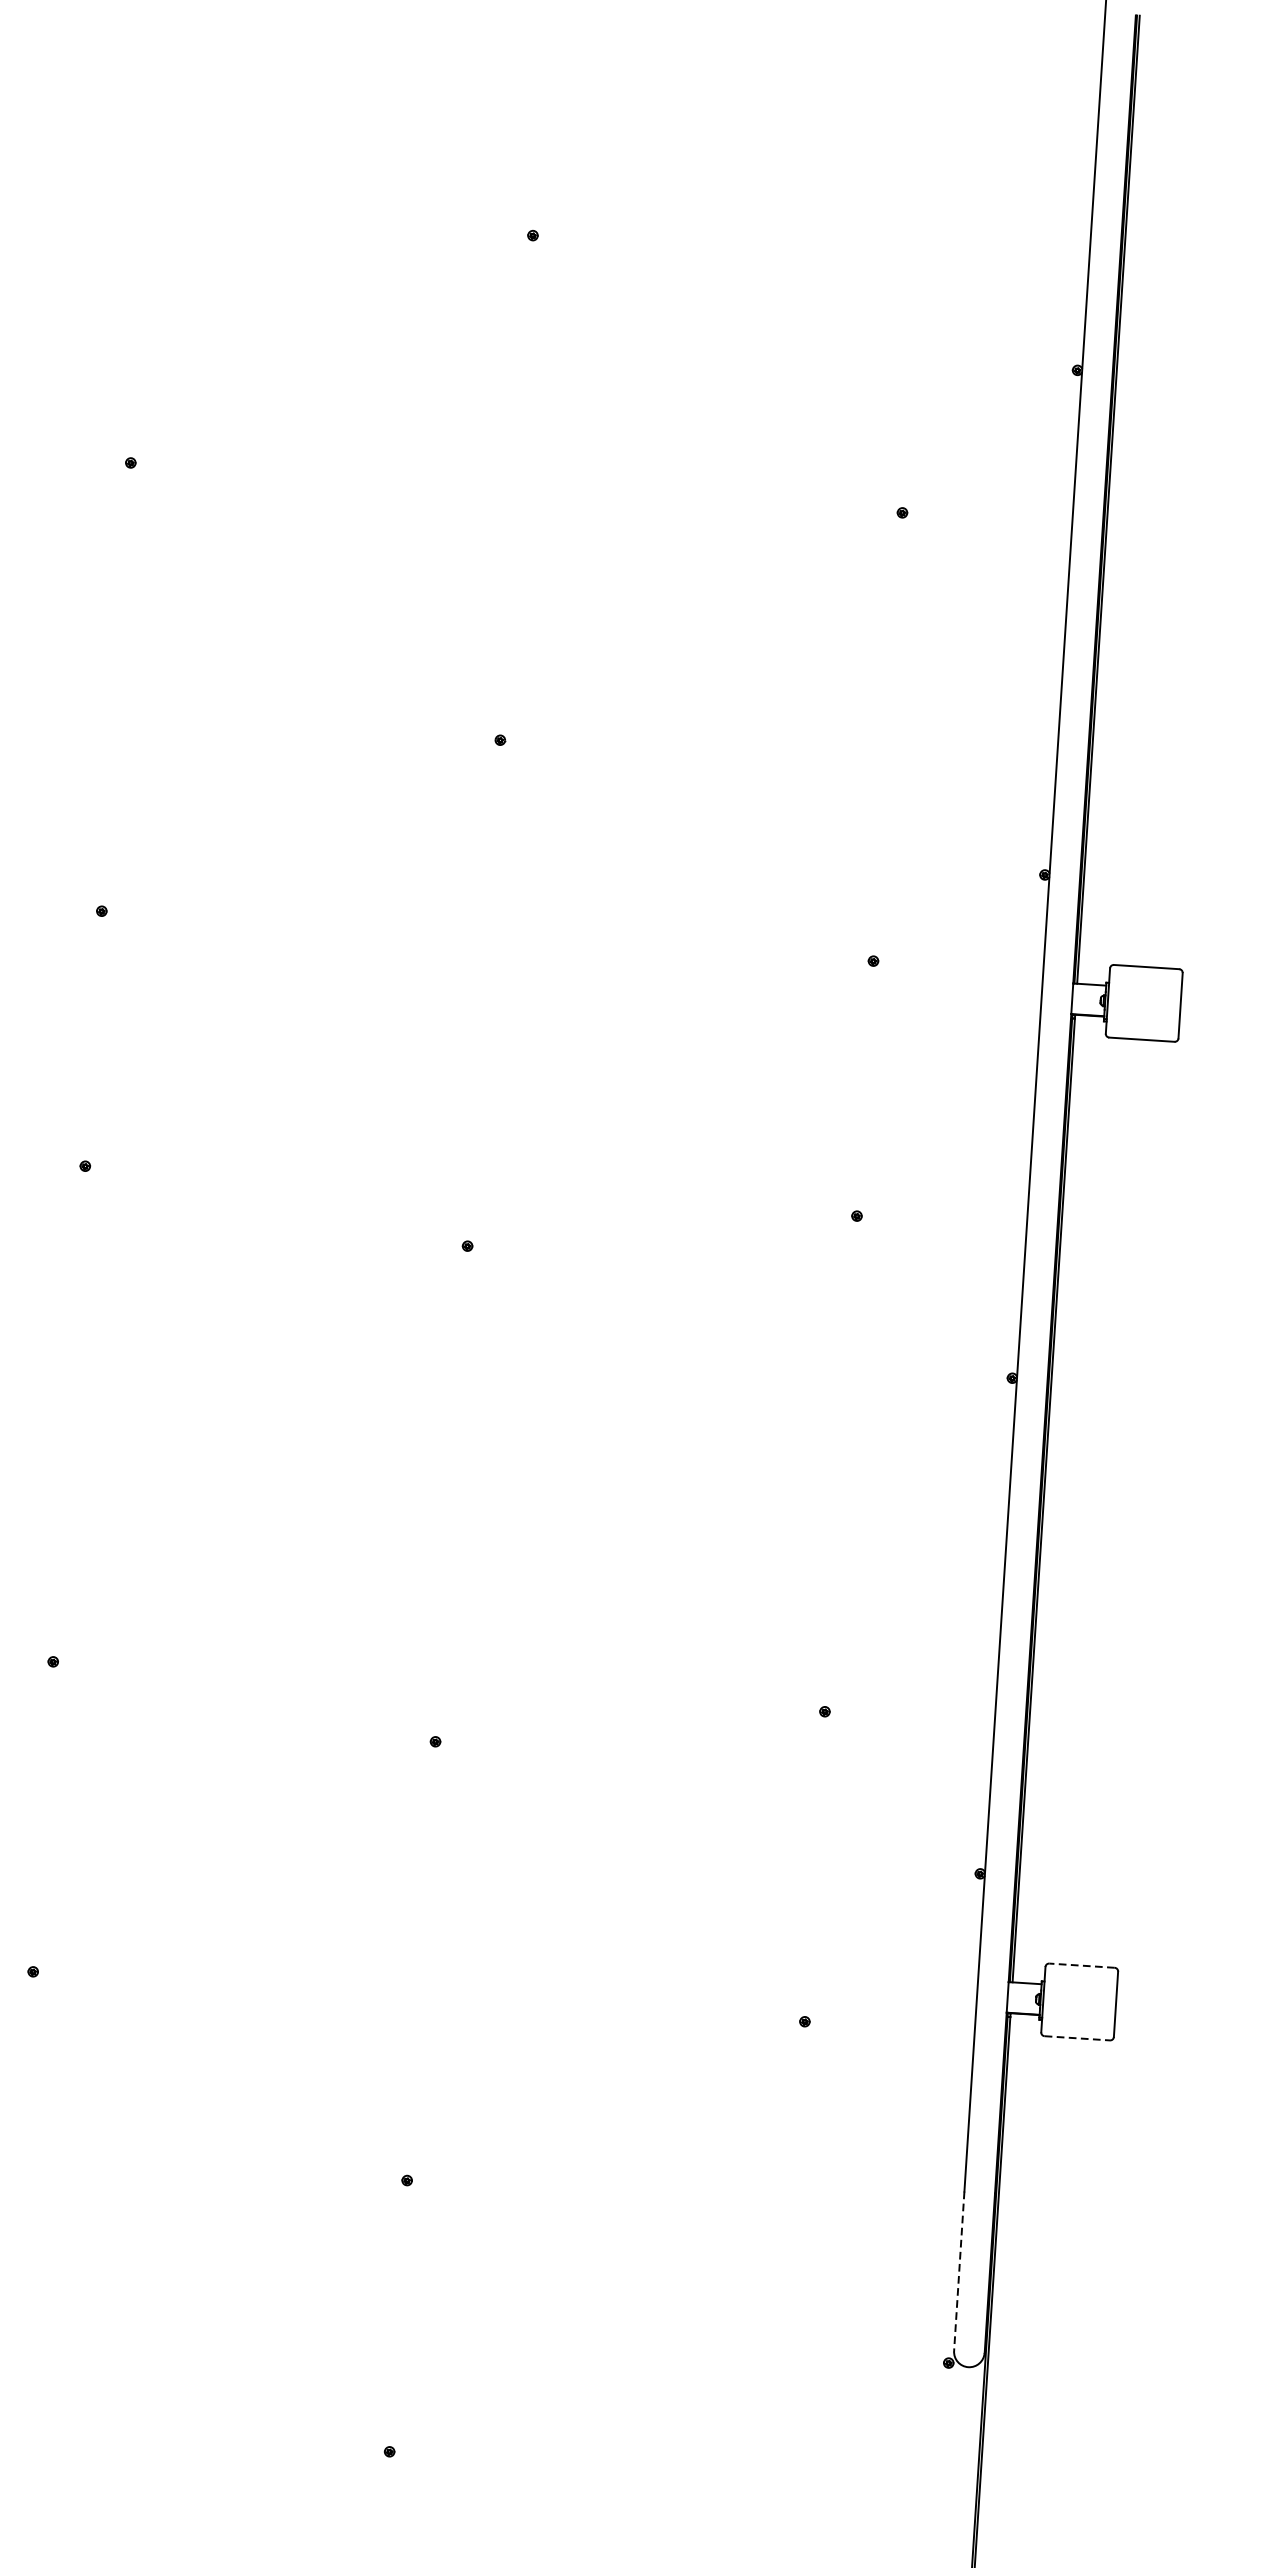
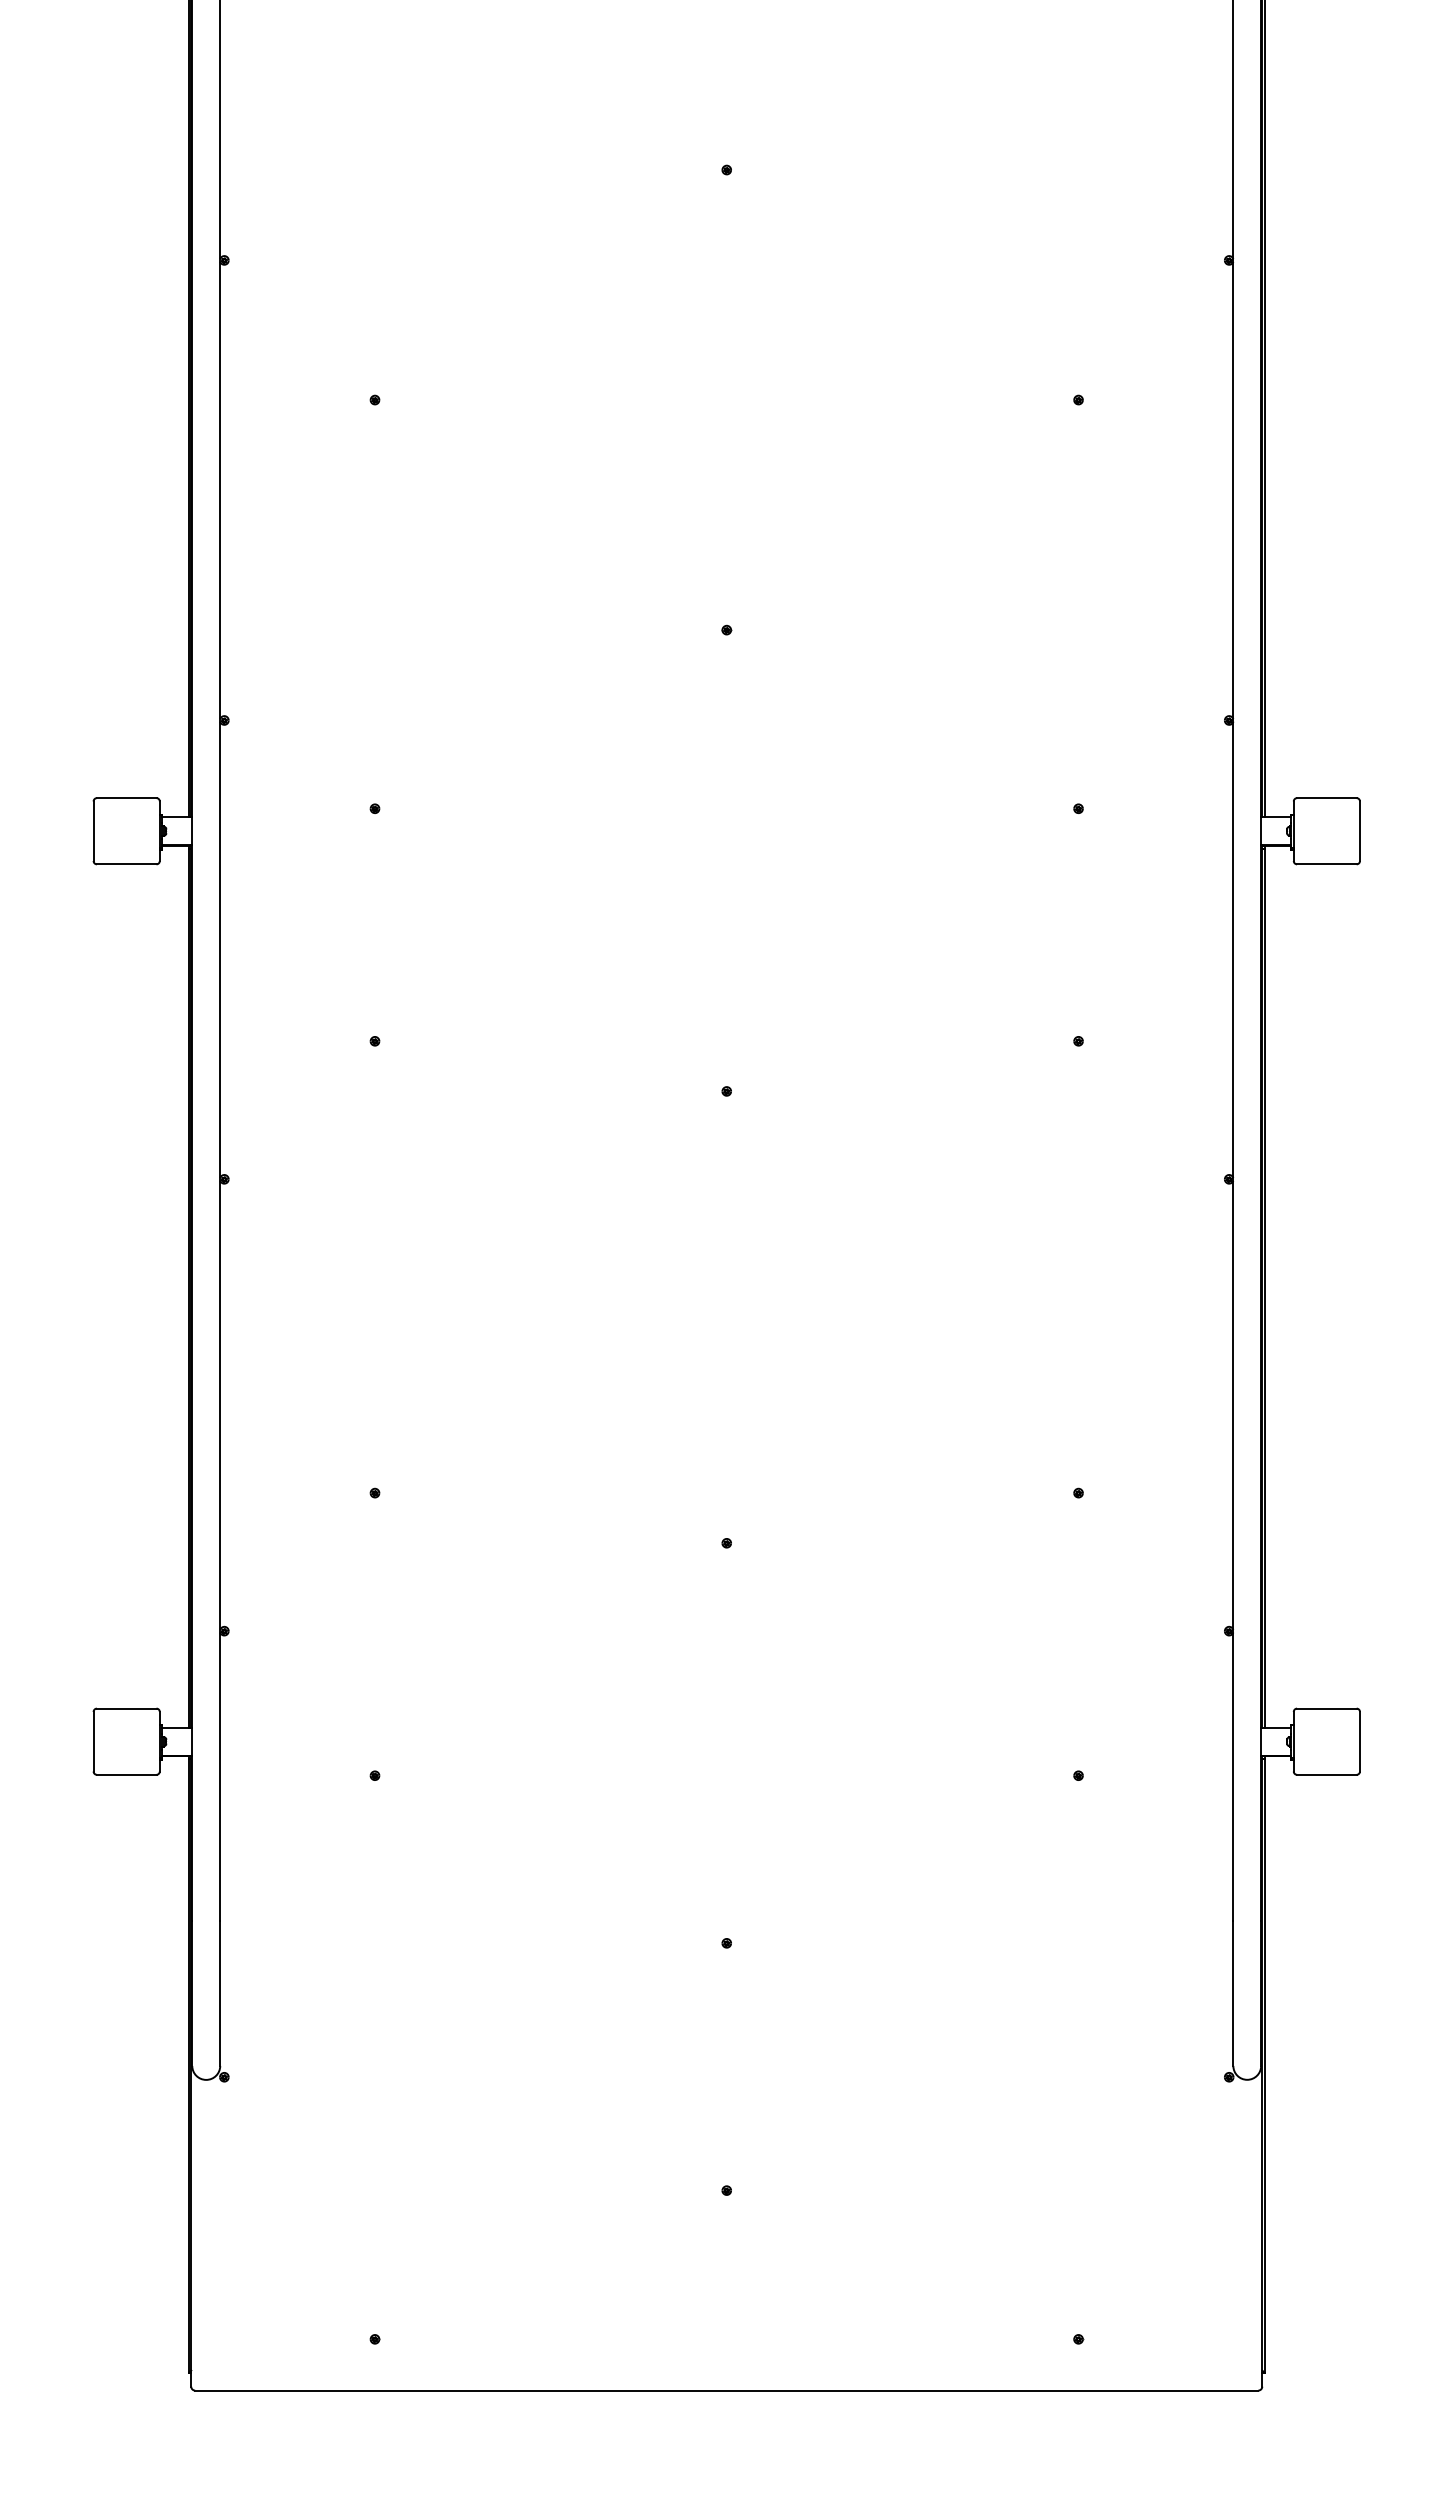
line: (1081, 1965) -> (1326, 1708), dashed -> solid
line: (1076, 2037) -> (1326, 1774), dashed -> solid
line: (959, 2271) -> (1233, 1993), dashed -> solid

